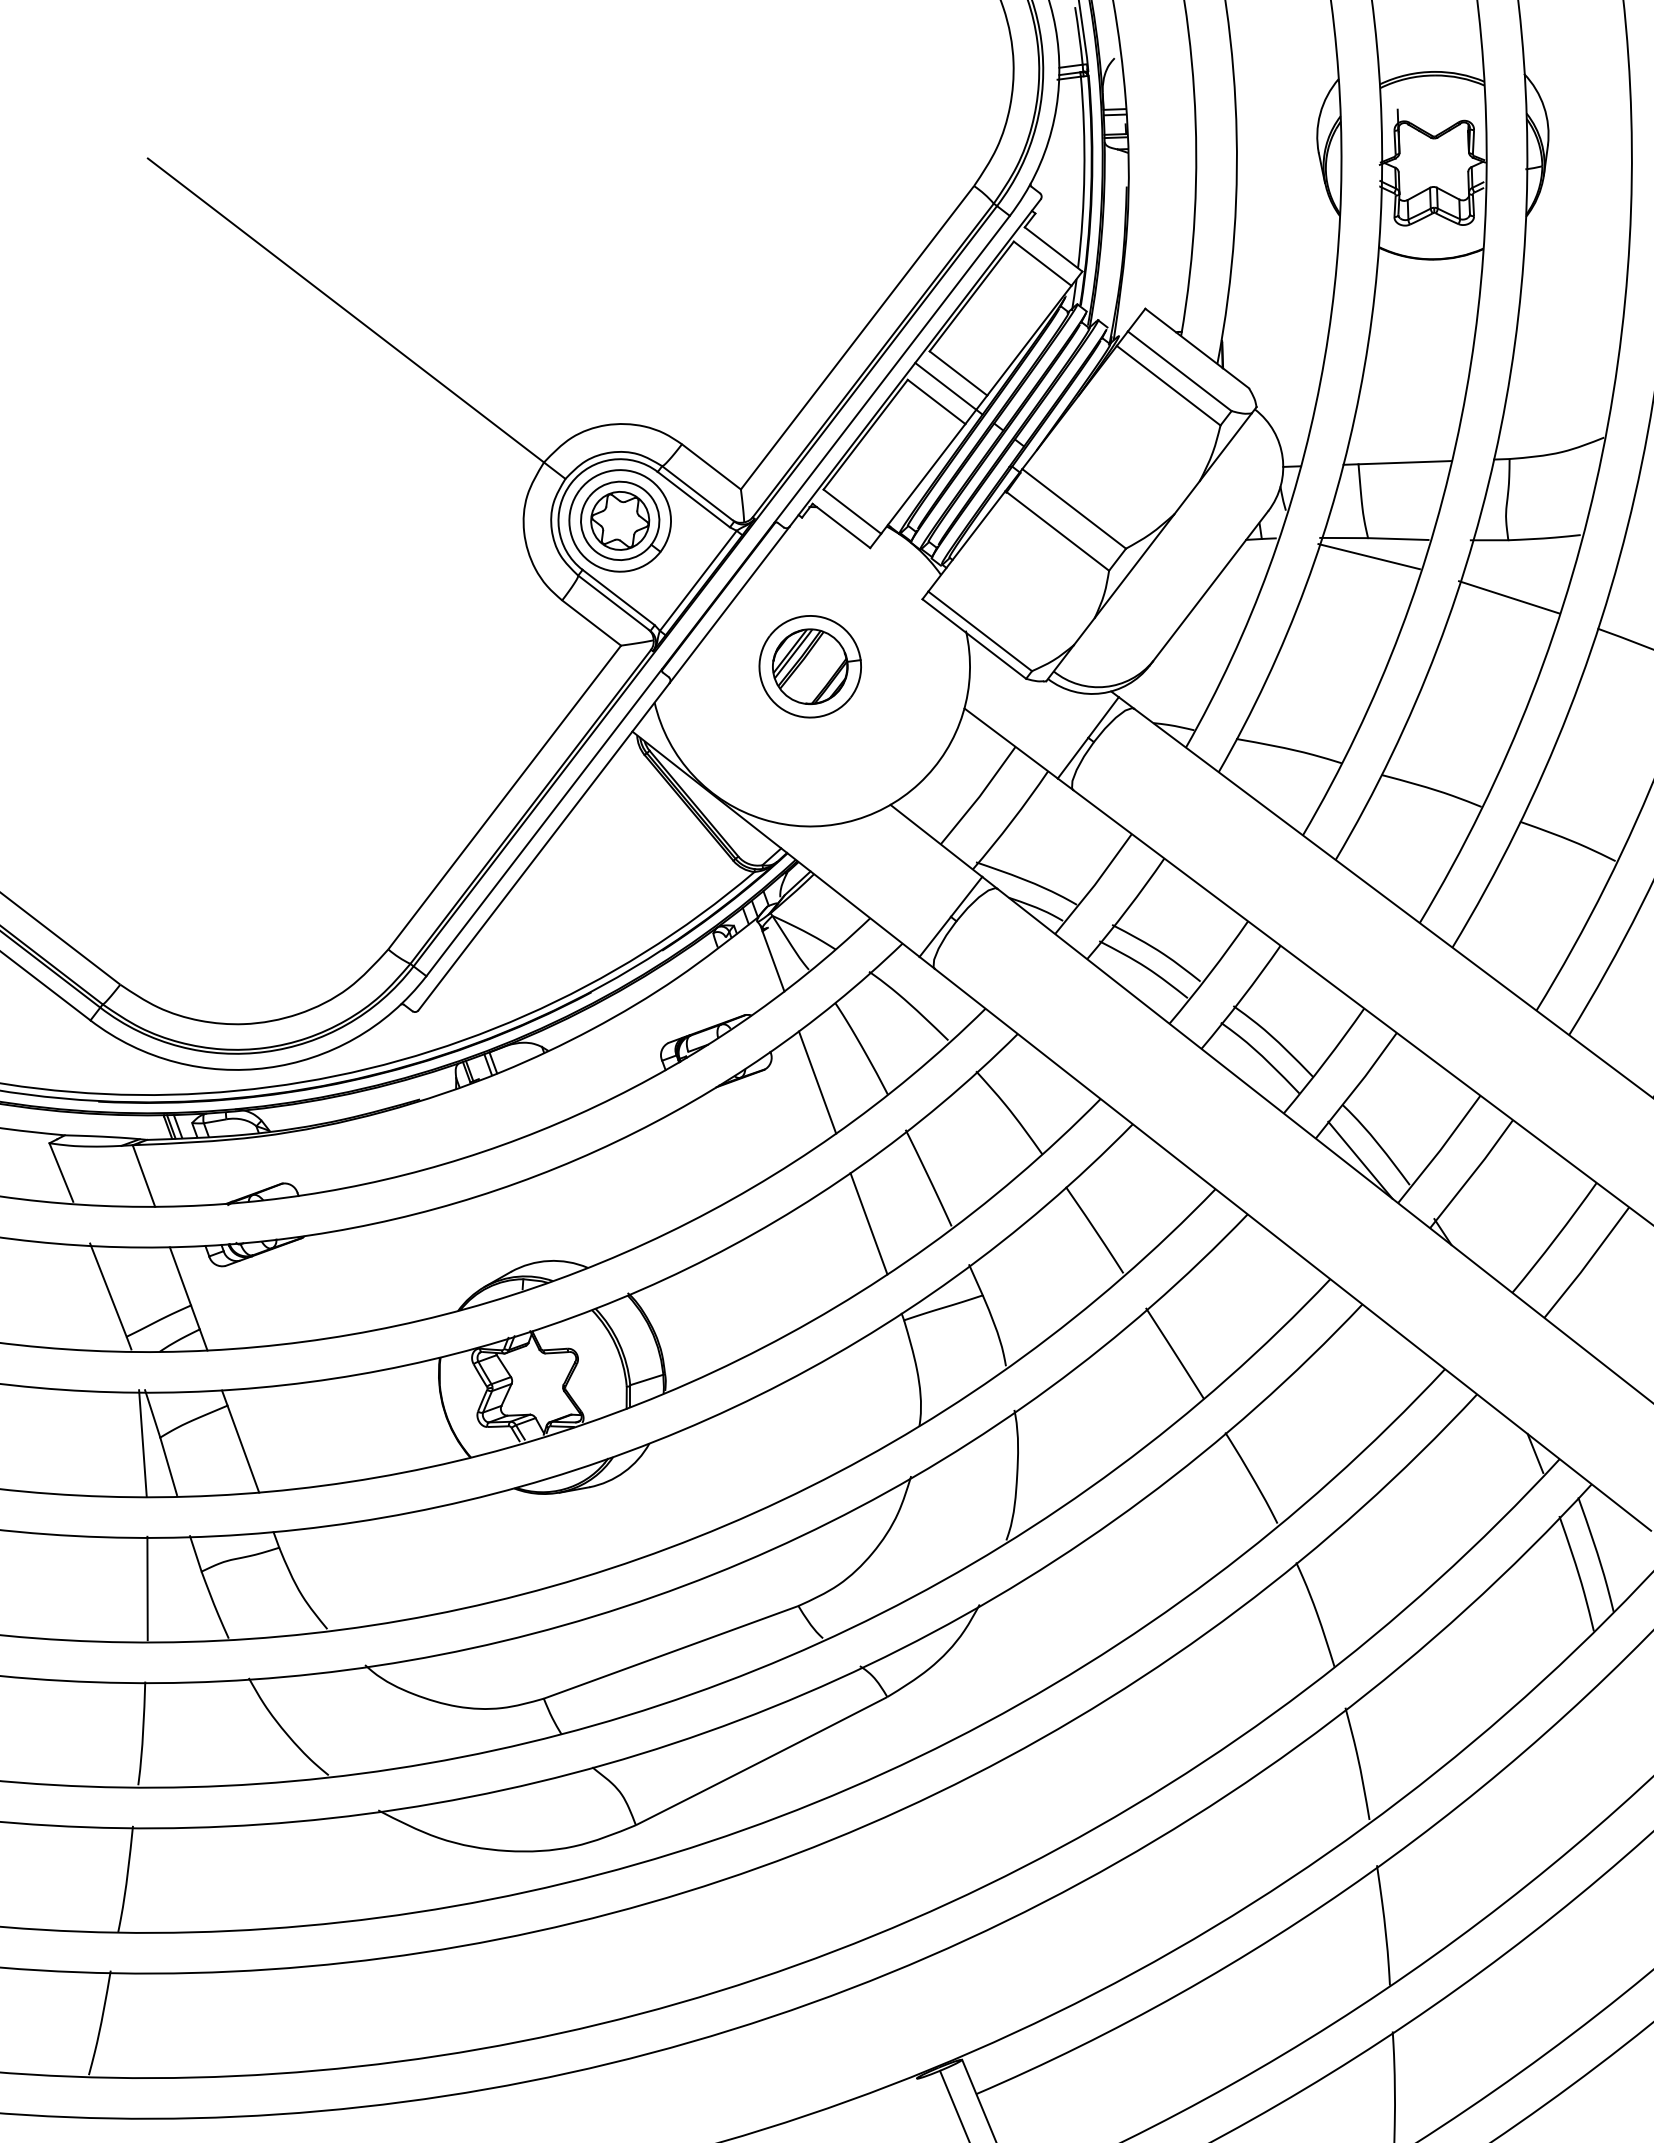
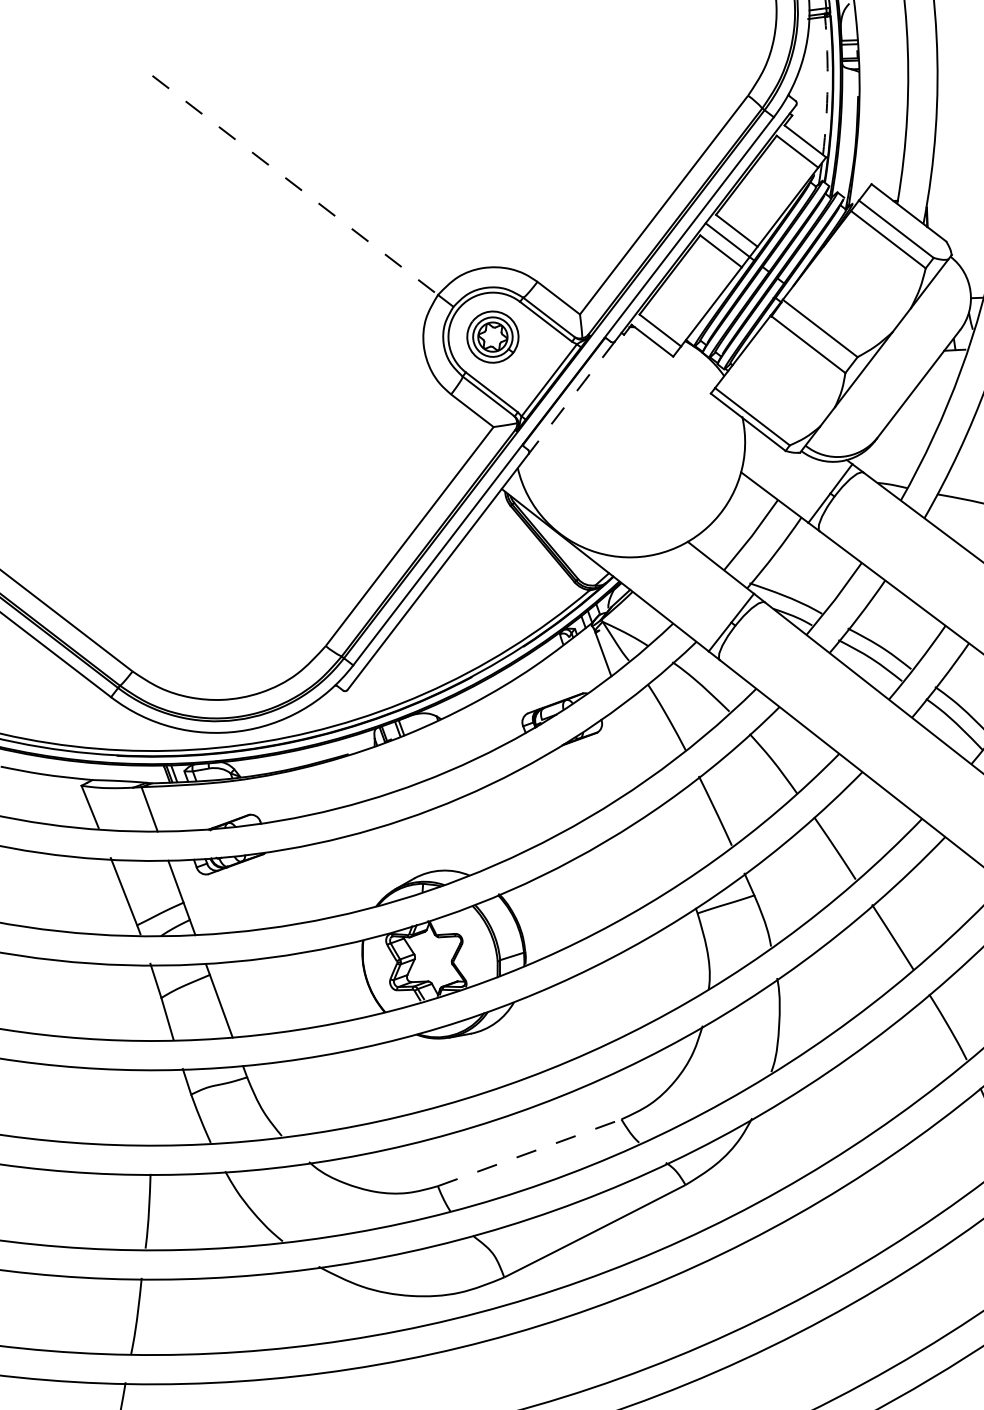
arc: (1084, 172) -> (827, 85), solid -> dashed
line: (345, 310) -> (294, 185), solid -> dashed
part: (619, 520) -> (492, 336), size x0.7
line: (729, 604) -> (571, 397), solid -> dashed
part: (809, 666) -> (629, 442), removed
line: (817, 1082) -> (635, 741), removed
line: (868, 1223) -> (671, 843), removed
line: (142, 1443) -> (148, 1002), removed
line: (147, 1588) -> (152, 1106), removed
line: (671, 1652) -> (529, 1152), solid -> dashed

